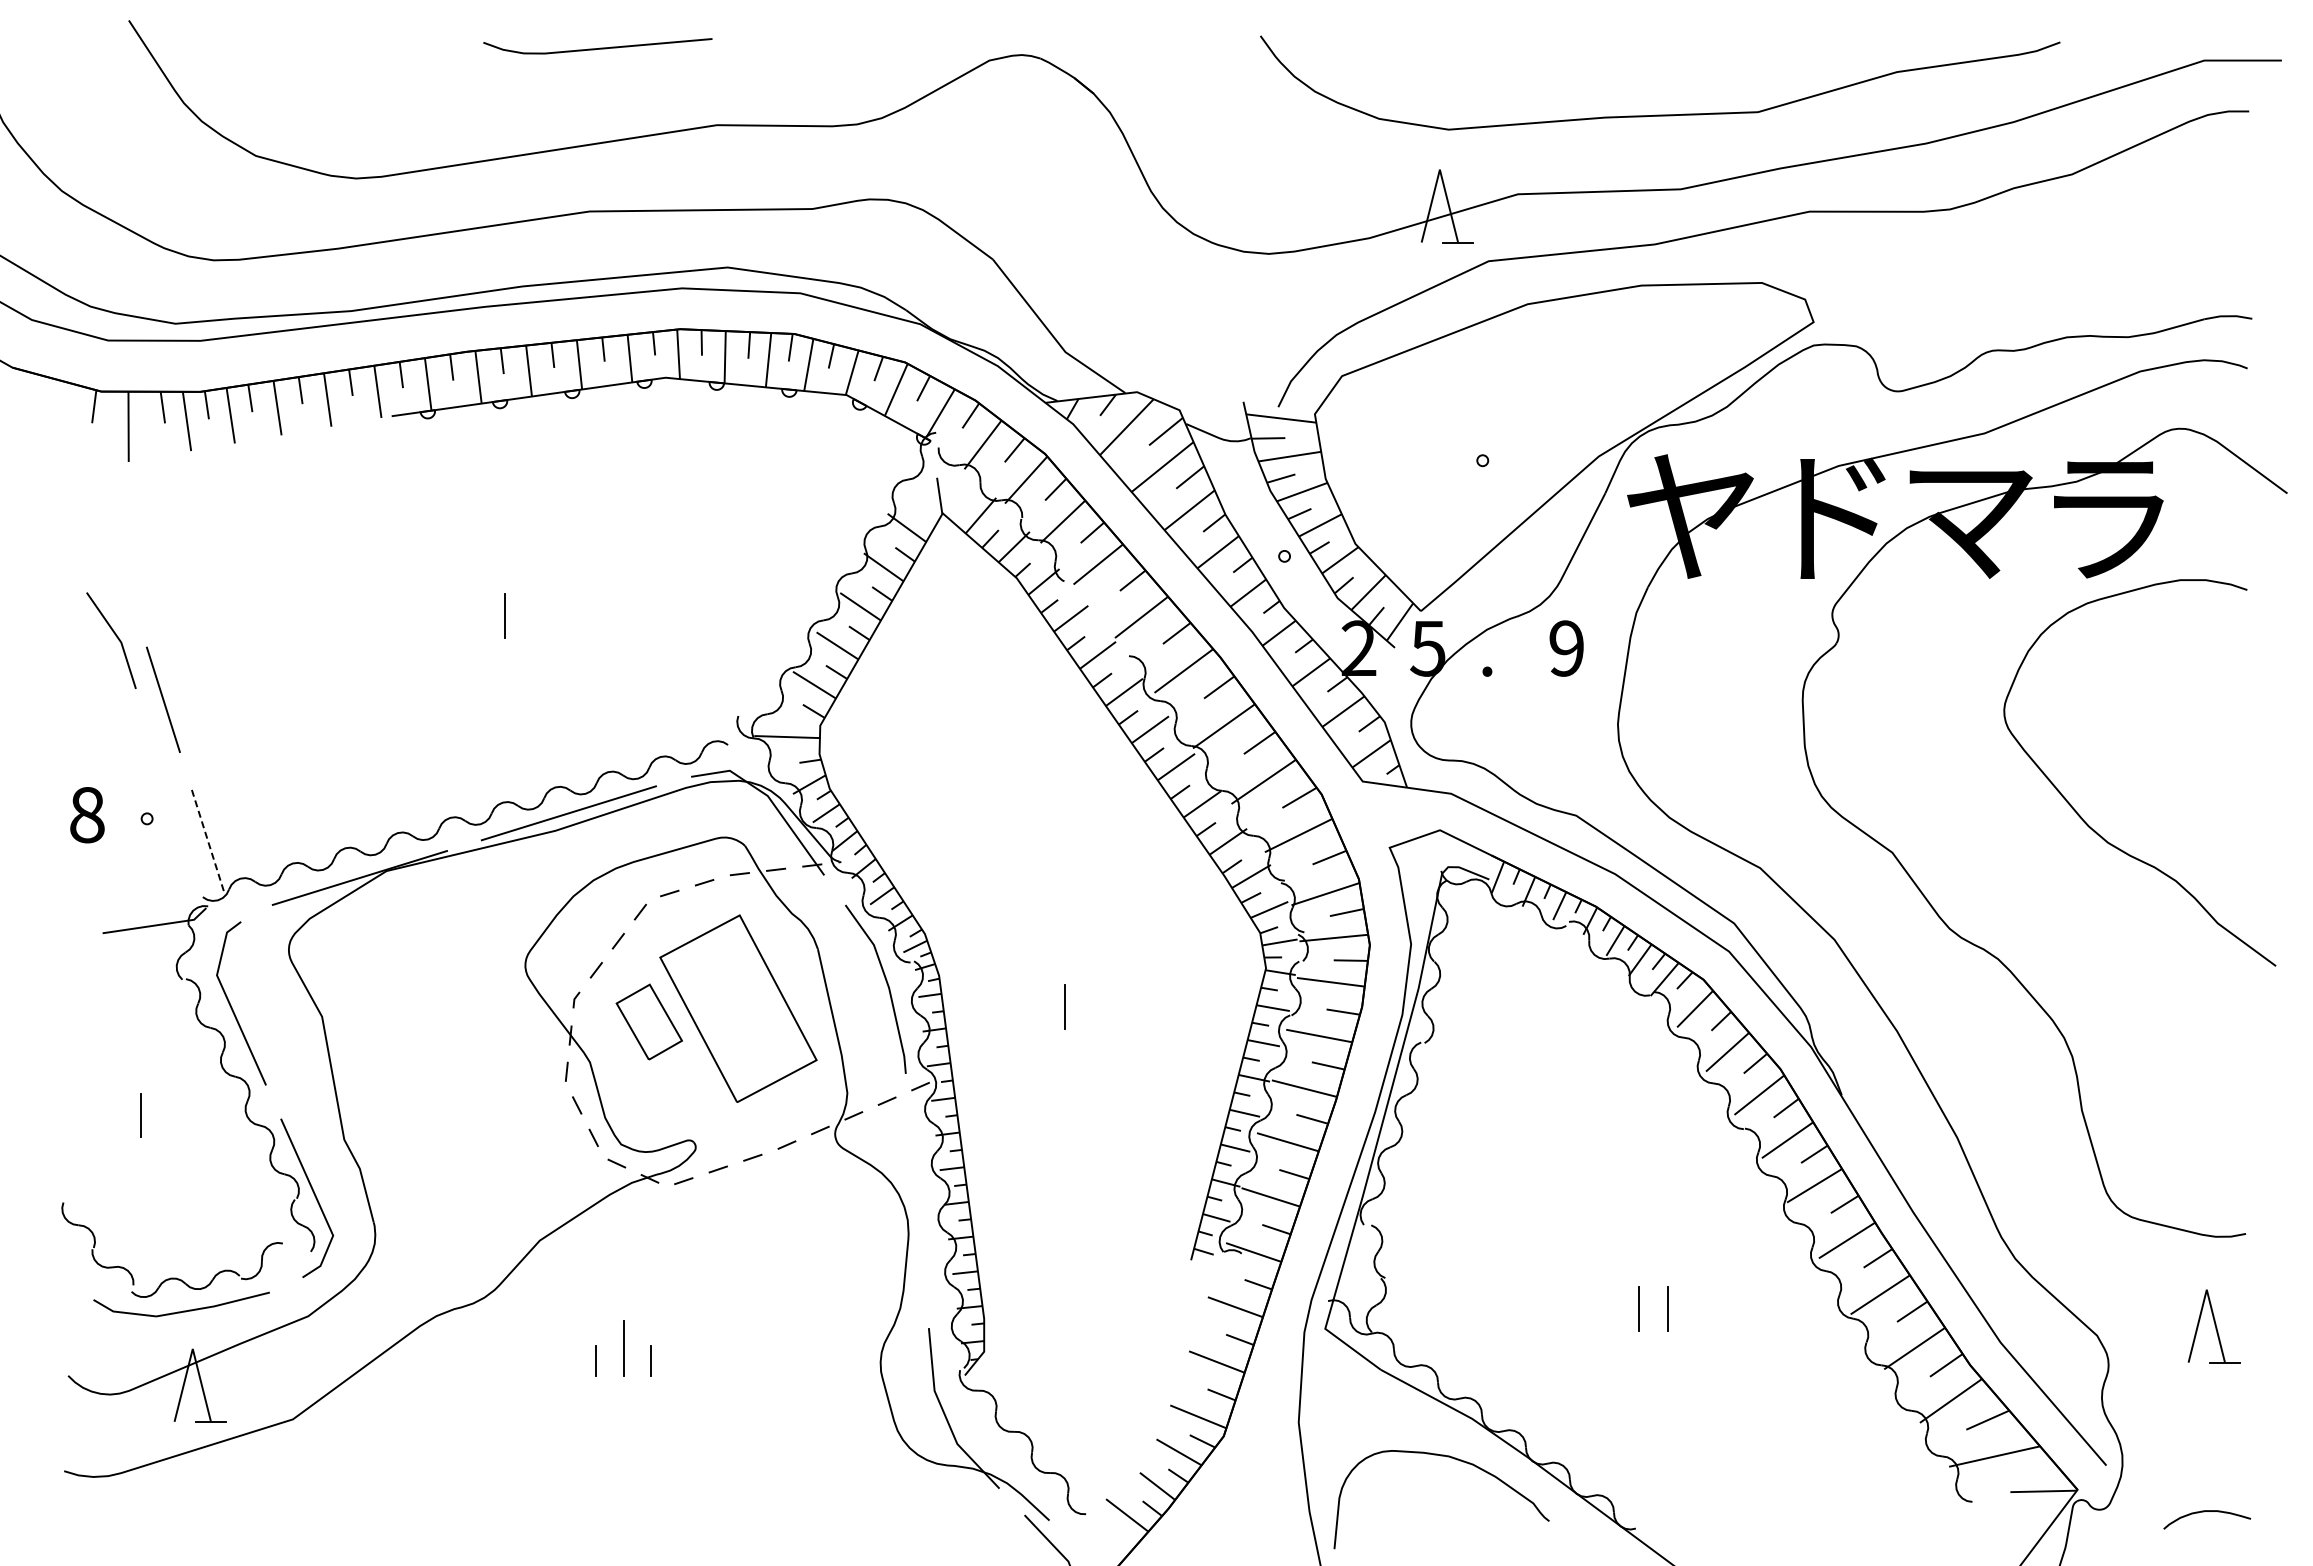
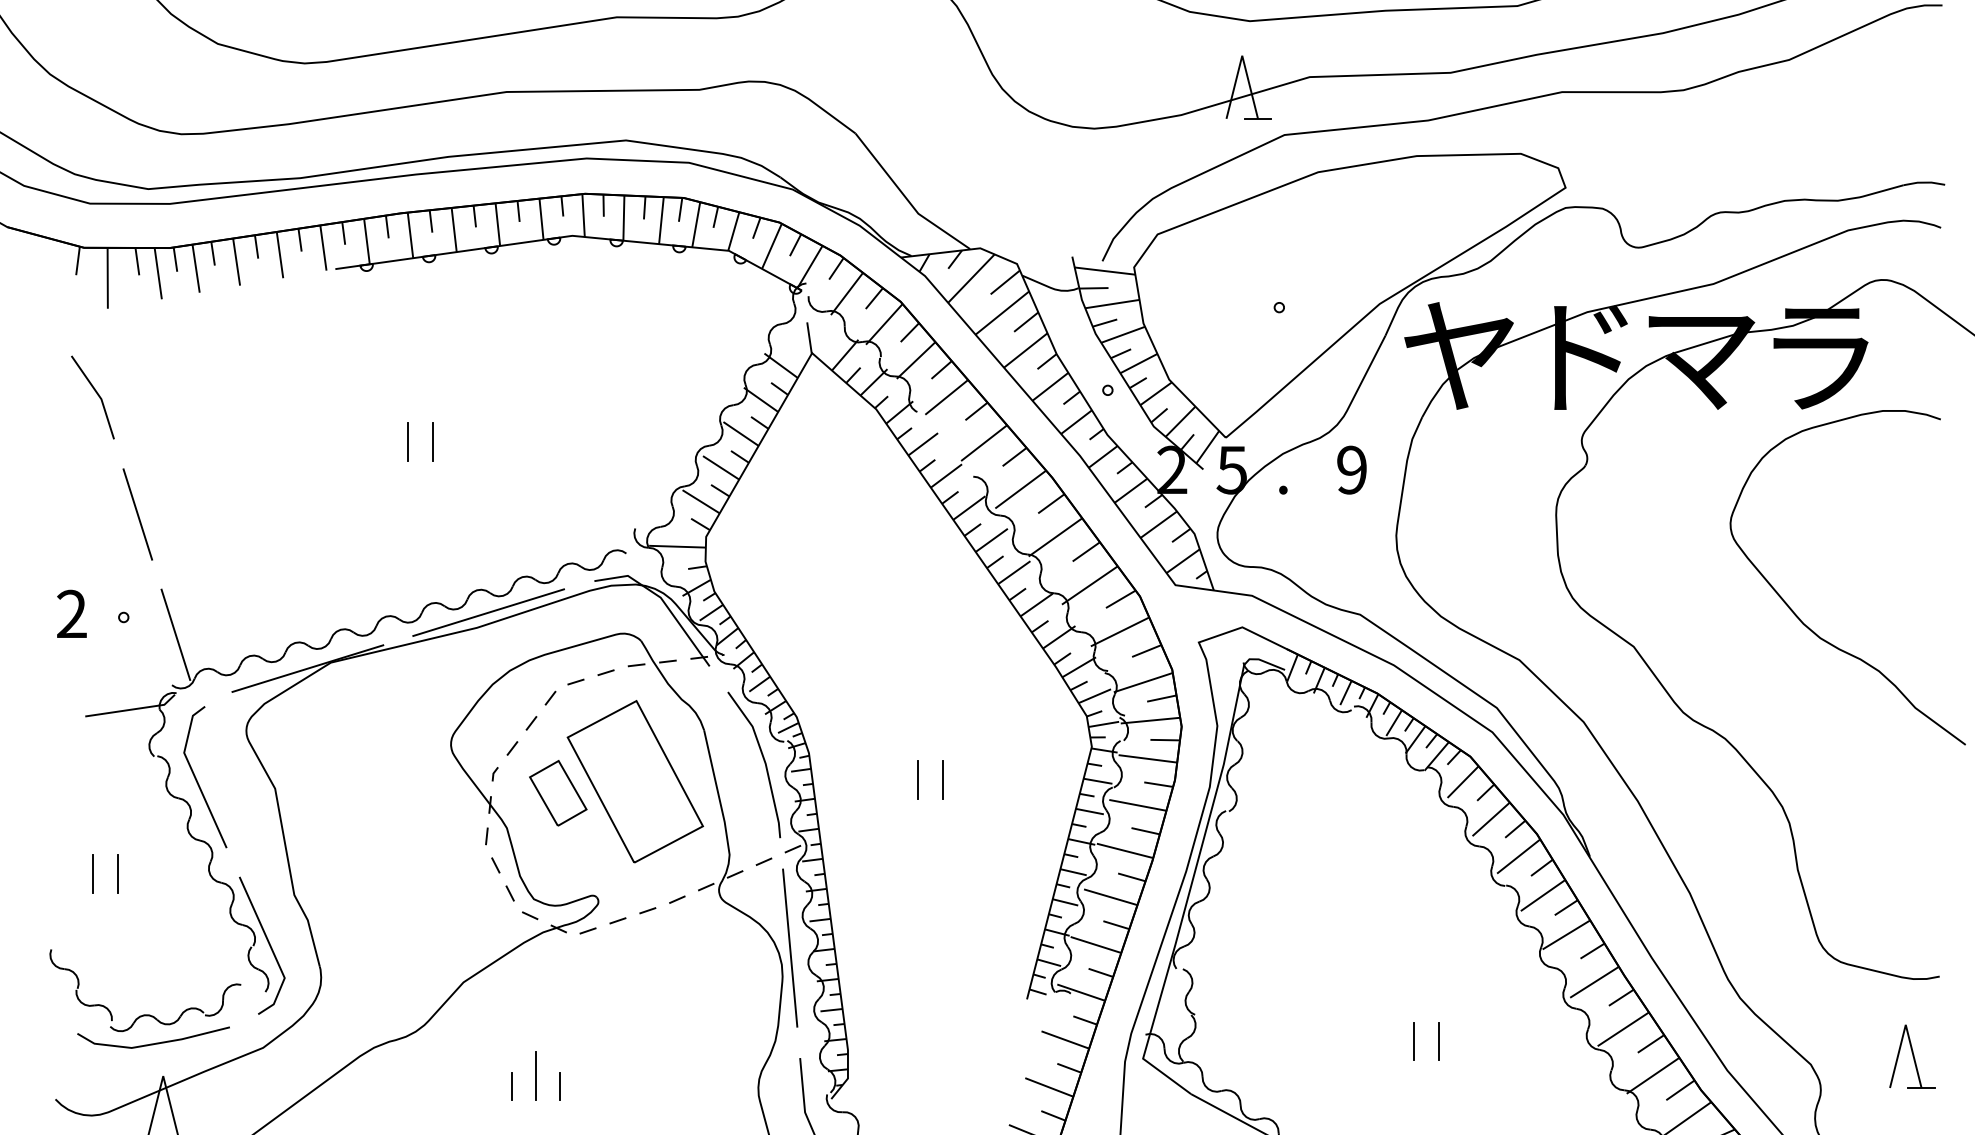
line: (475, 616) -> (407, 442), added
line: (116, 637) -> (97, 394), moved
text: (87, 814) -> (72, 613), 8 -> 2
line: (207, 838) -> (175, 634), dashed -> solid
line: (1094, 1006) -> (943, 779), added
line: (111, 1115) -> (92, 874), added
line: (917, 1200) -> (790, 947), added

